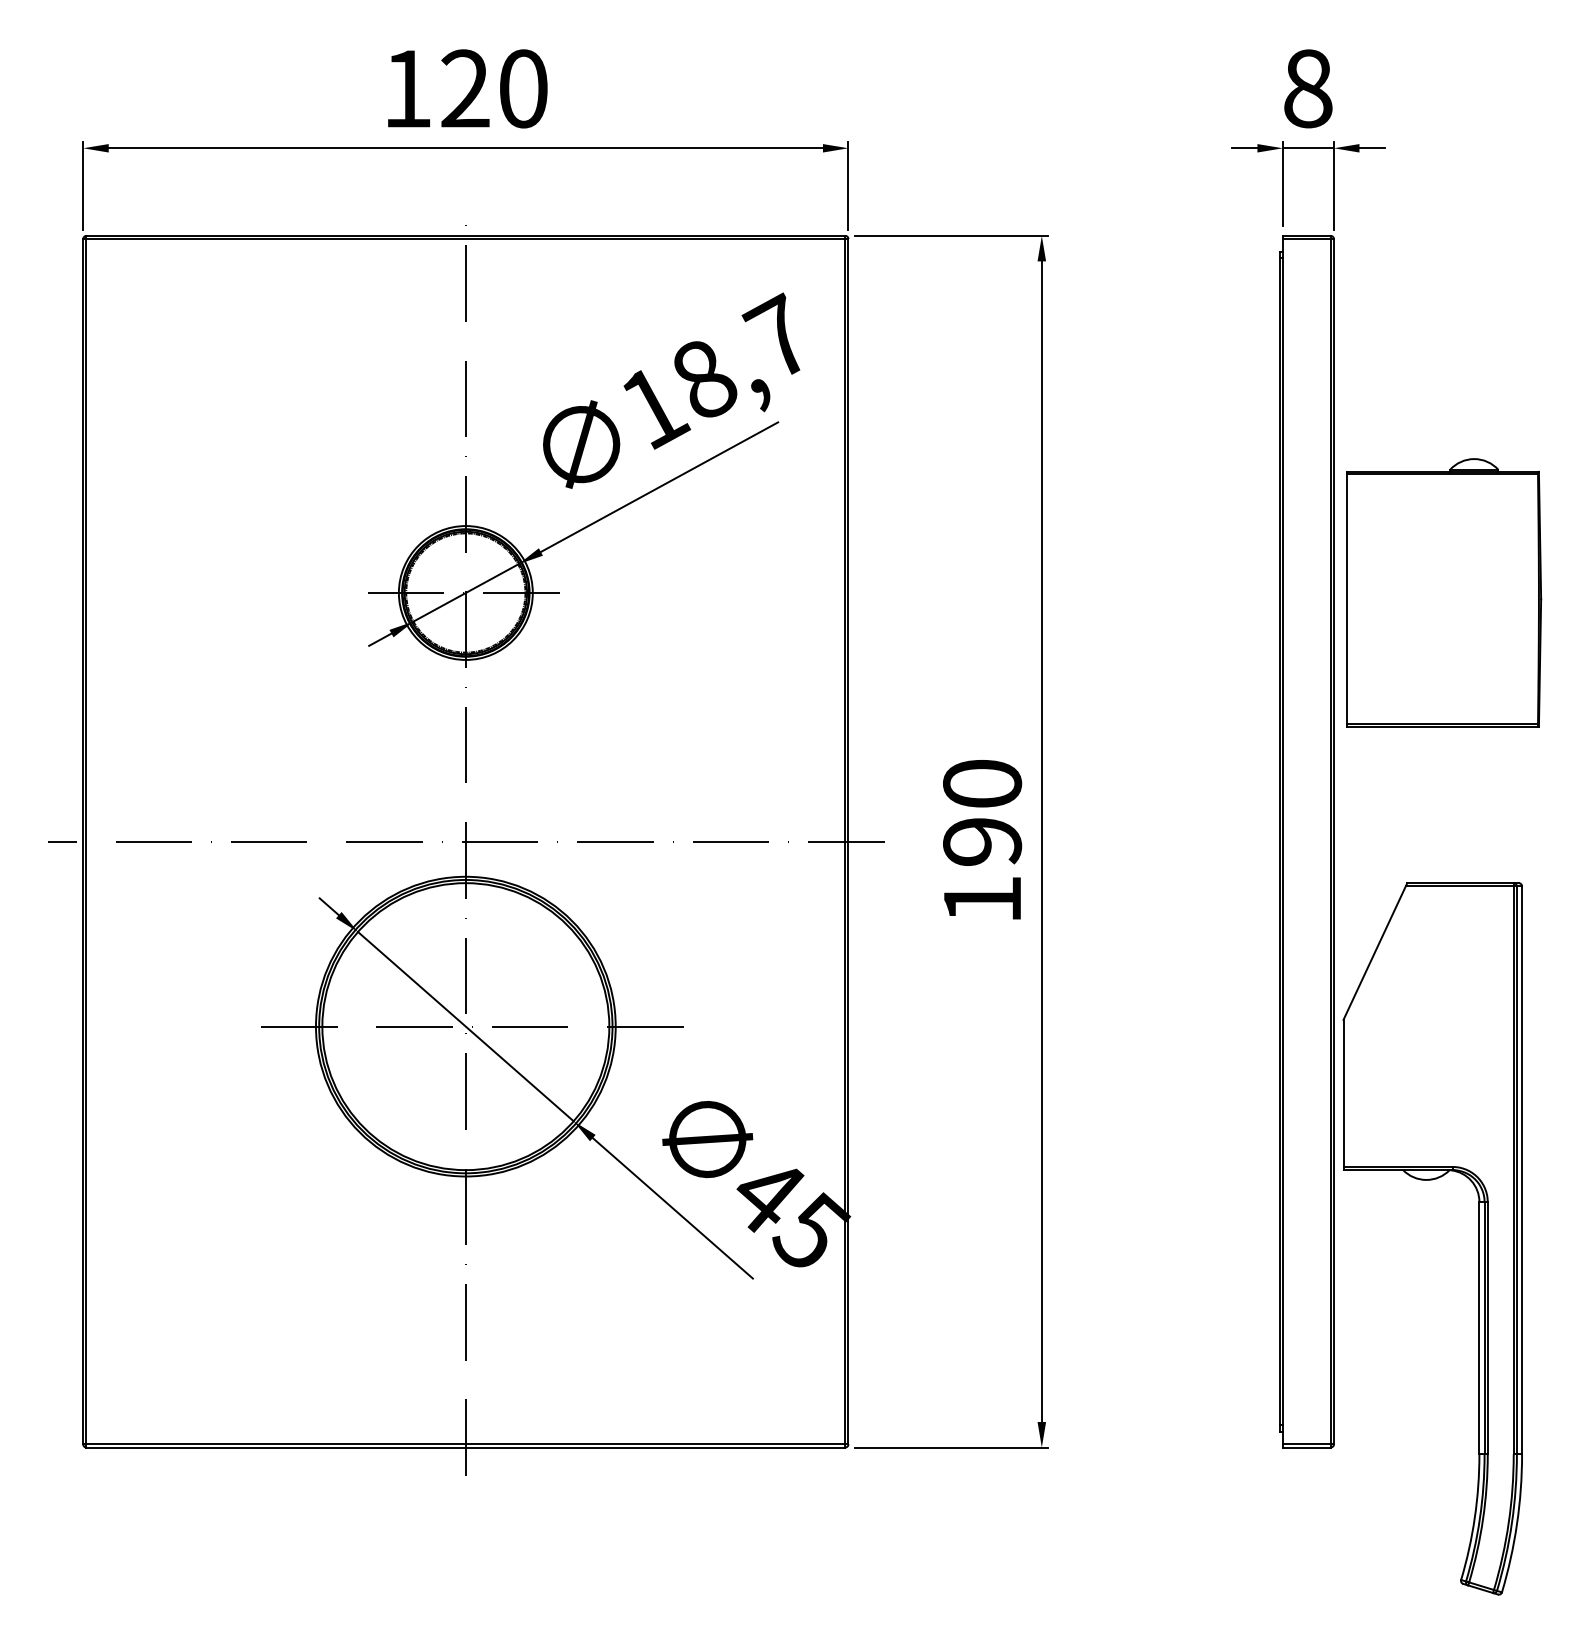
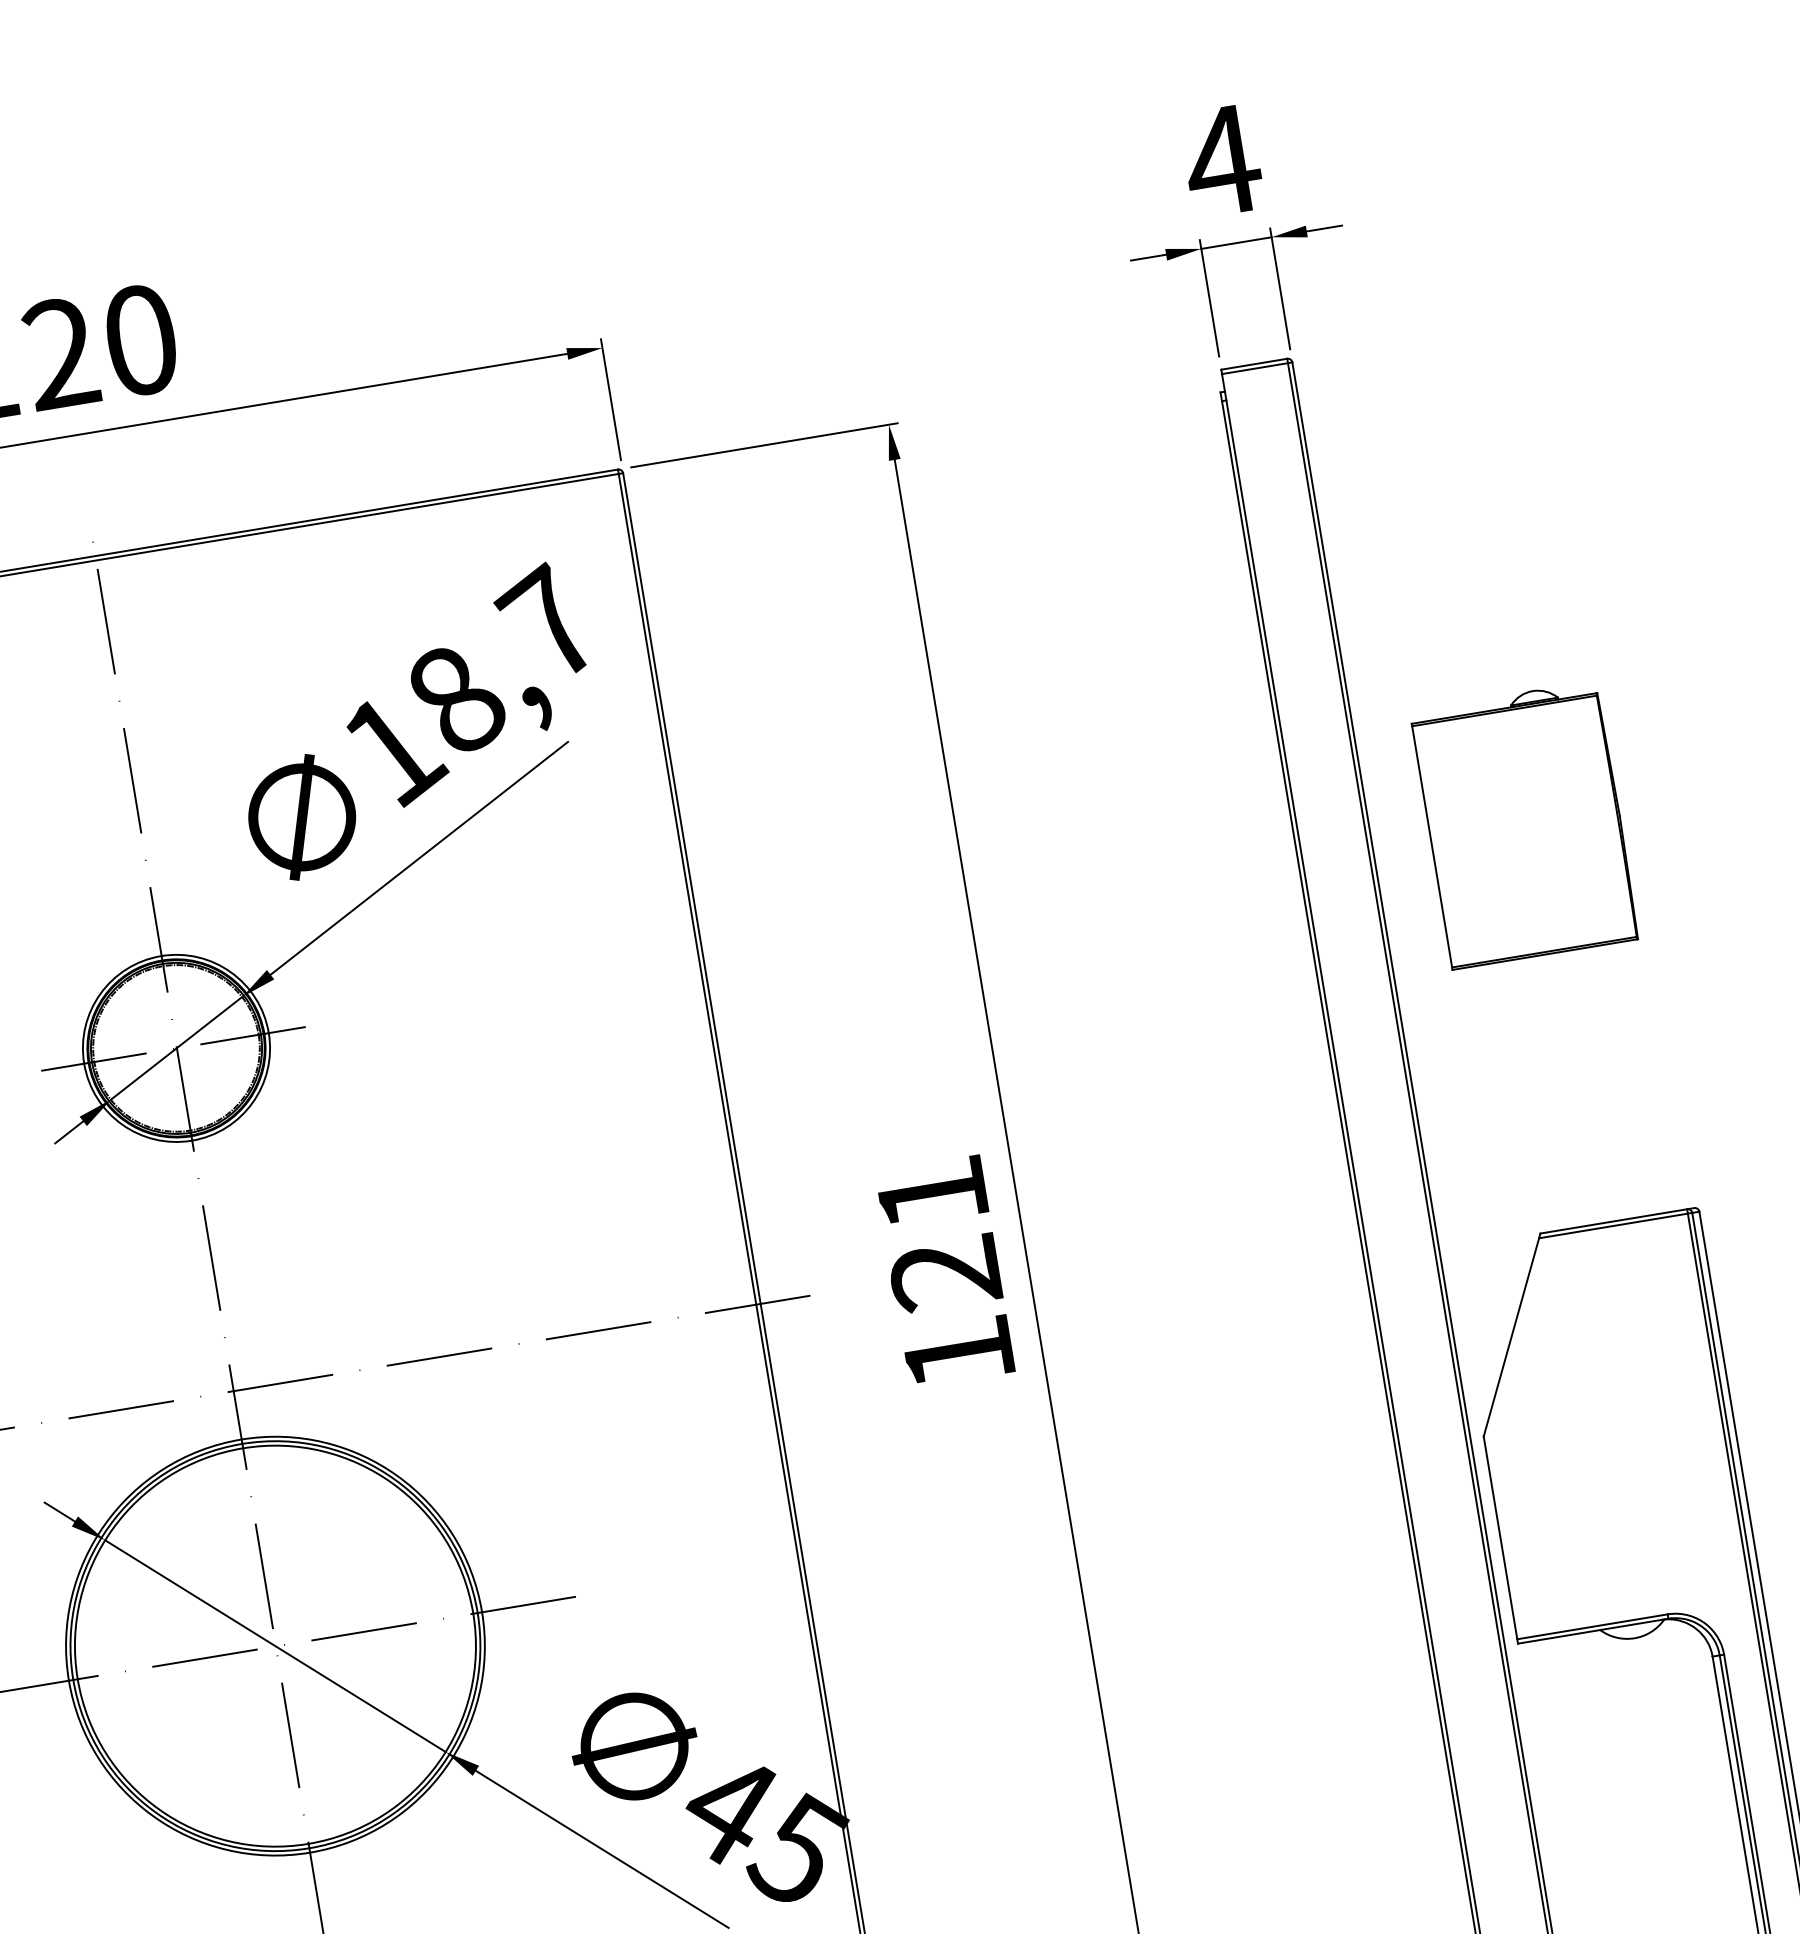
text: (1307, 88) -> (1221, 160), 8 -> 4
part: (1444, 592) -> (1525, 824), size x0.7
text: (982, 813) -> (938, 1234), 190 -> 121

